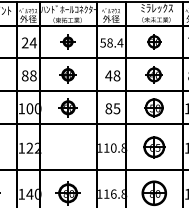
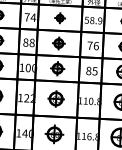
text: (25, 42) -> (27, 17), 24 -> 74
text: (120, 42) -> (100, 20), 58.4 -> 58.9
text: (112, 75) -> (92, 45), 48 -> 76
part: (68, 147) -> (56, 99), added

